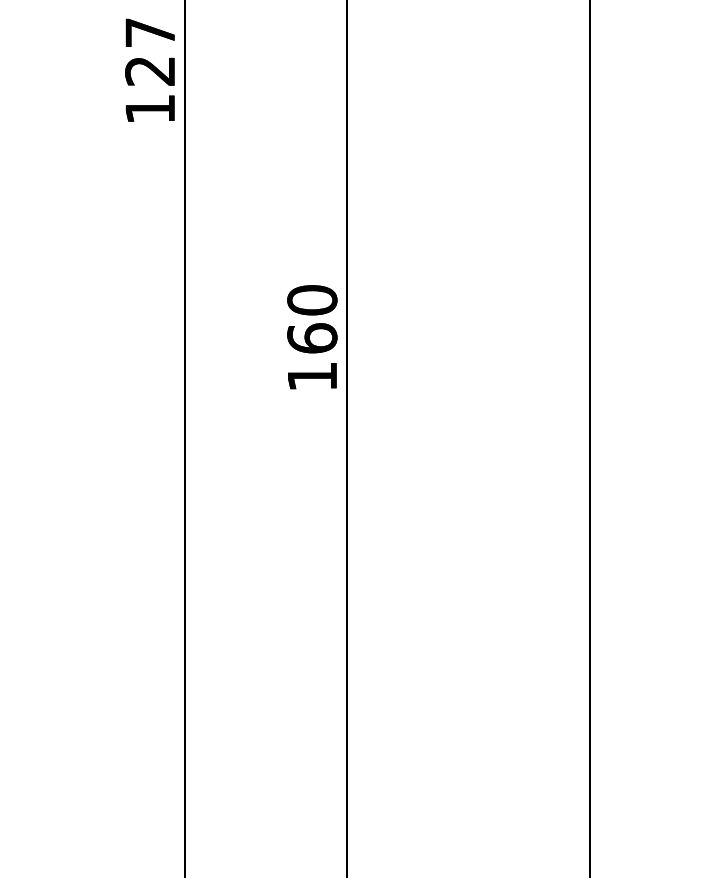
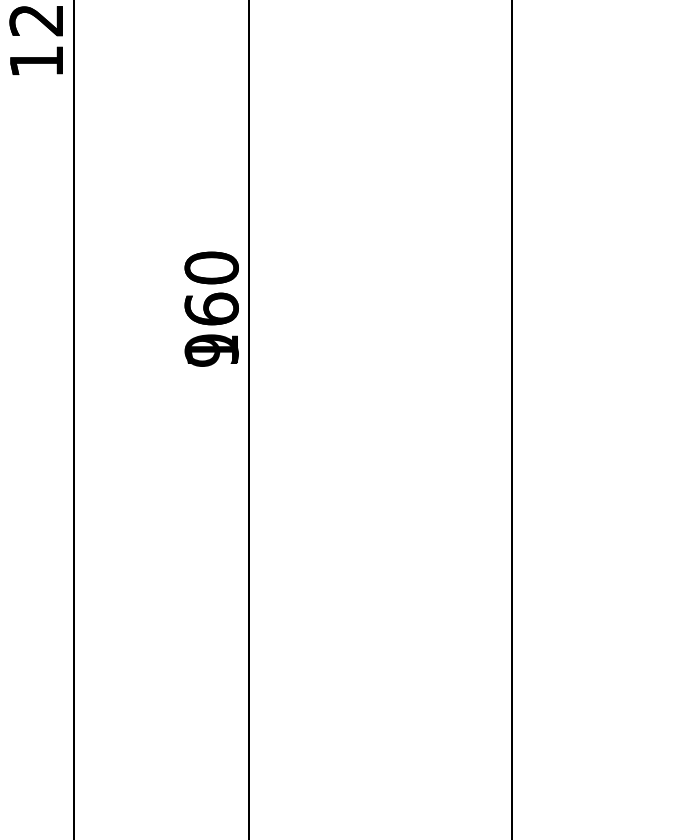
text: (312, 376) -> (211, 350), 160 -> 960

